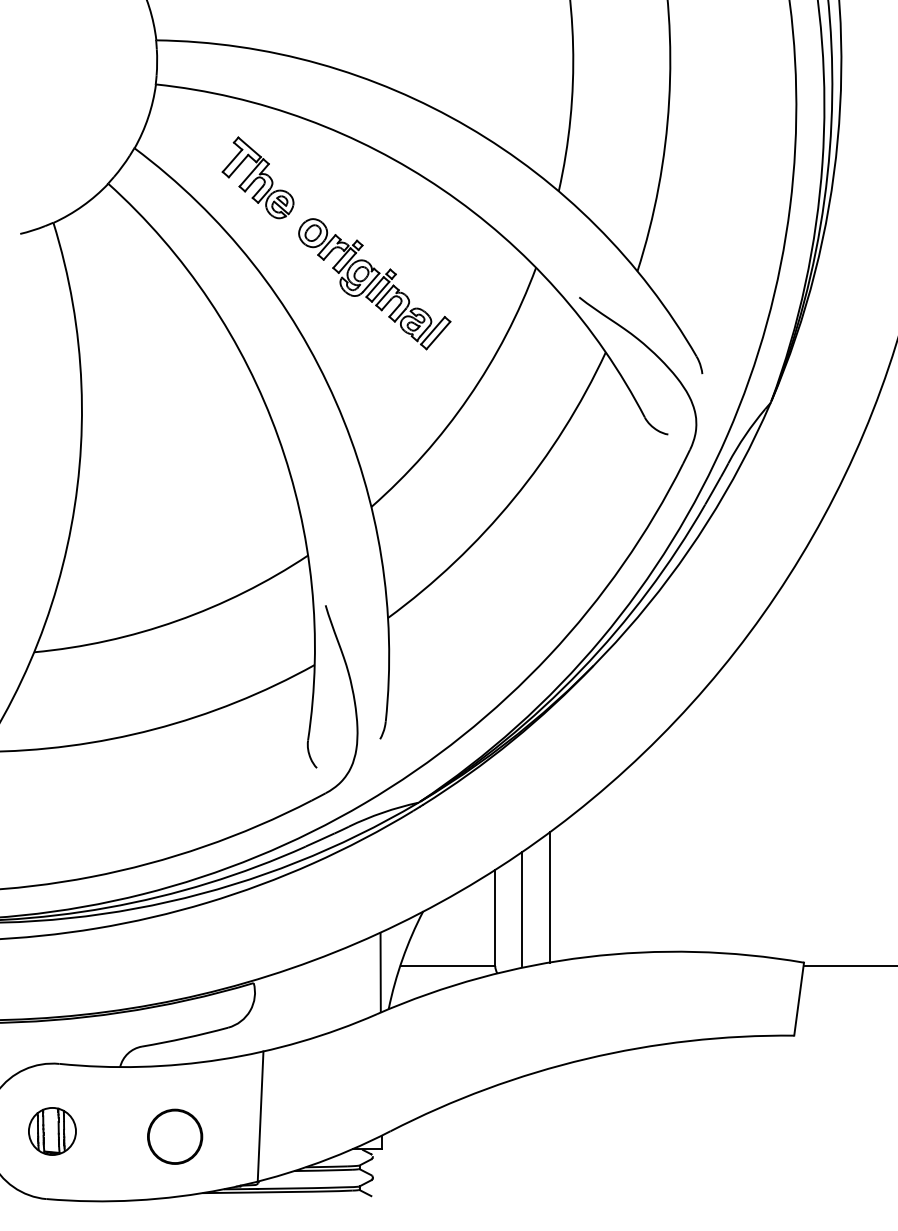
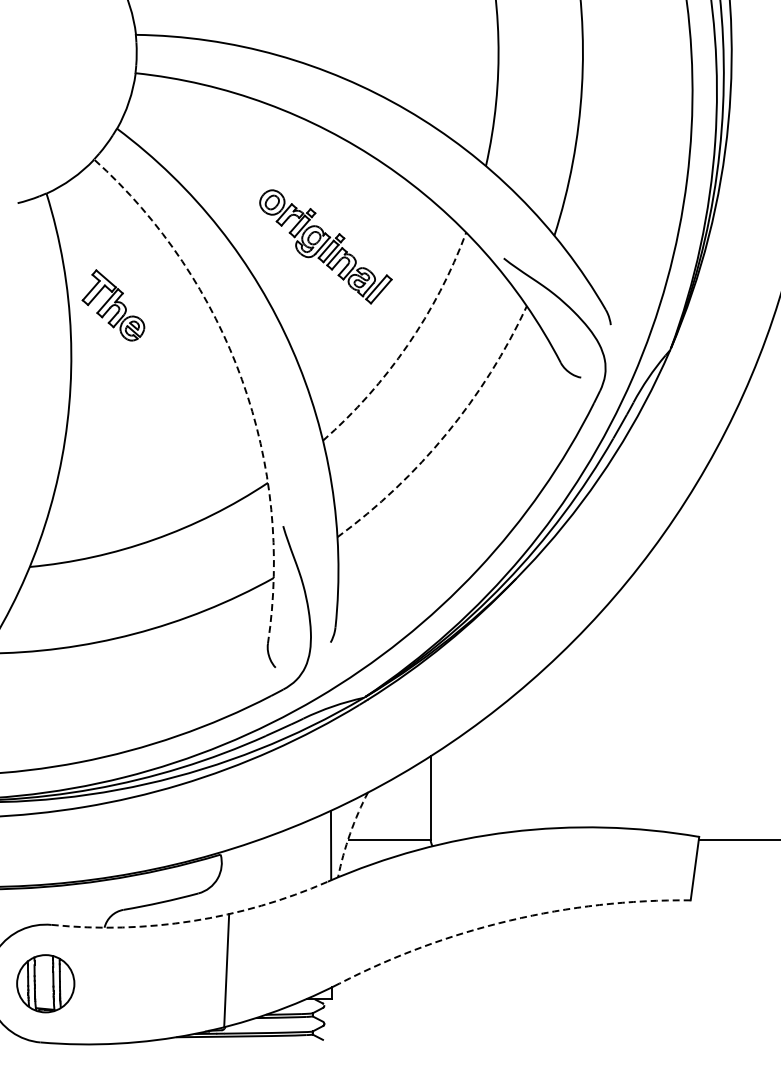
part: (258, 177) -> (113, 305), moved
arc: (468, 397) -> (407, 345), solid -> dashed
arc: (278, 436) -> (242, 379), solid -> dashed
arc: (513, 498) -> (446, 433), solid -> dashed
line: (549, 896) -> (477, 779), removed
line: (522, 908) -> (454, 789), removed
arc: (403, 958) -> (350, 833), solid -> dashed
arc: (587, 1058) -> (510, 920), solid -> dashed
arc: (221, 1059) -> (192, 921), solid -> dashed
part: (52, 1131) -> (45, 983), size x1.4
circle: (174, 1135) -> (151, 987), removed

